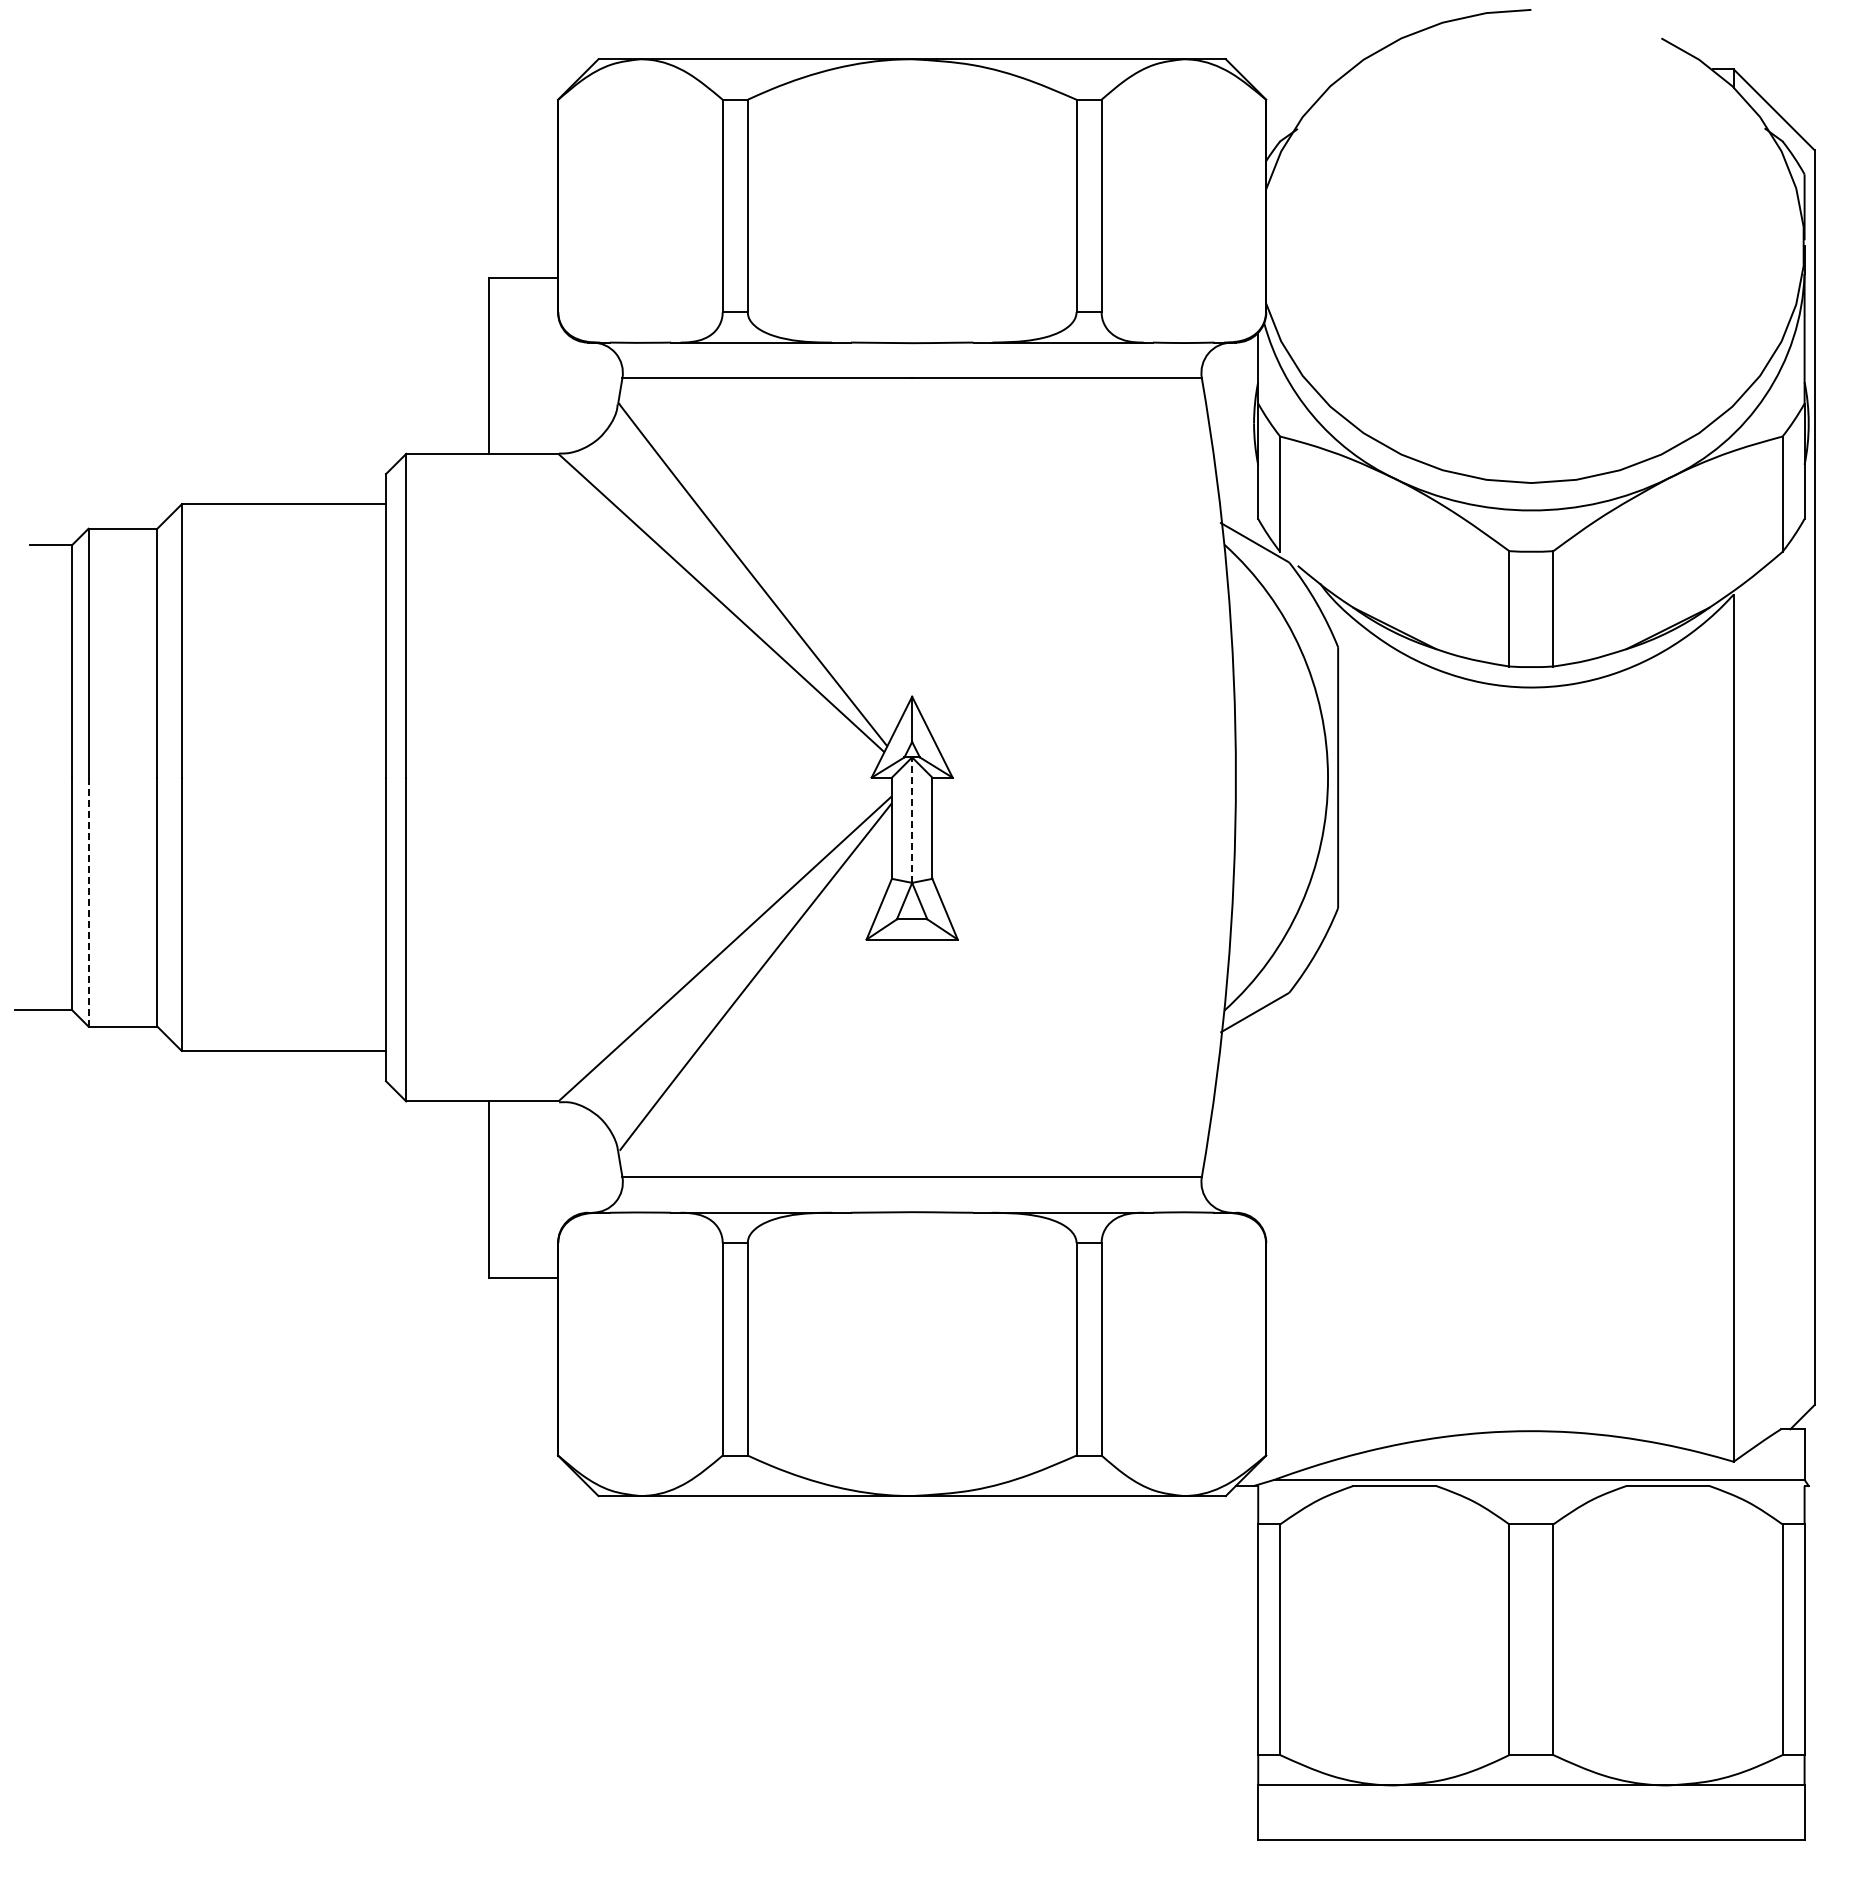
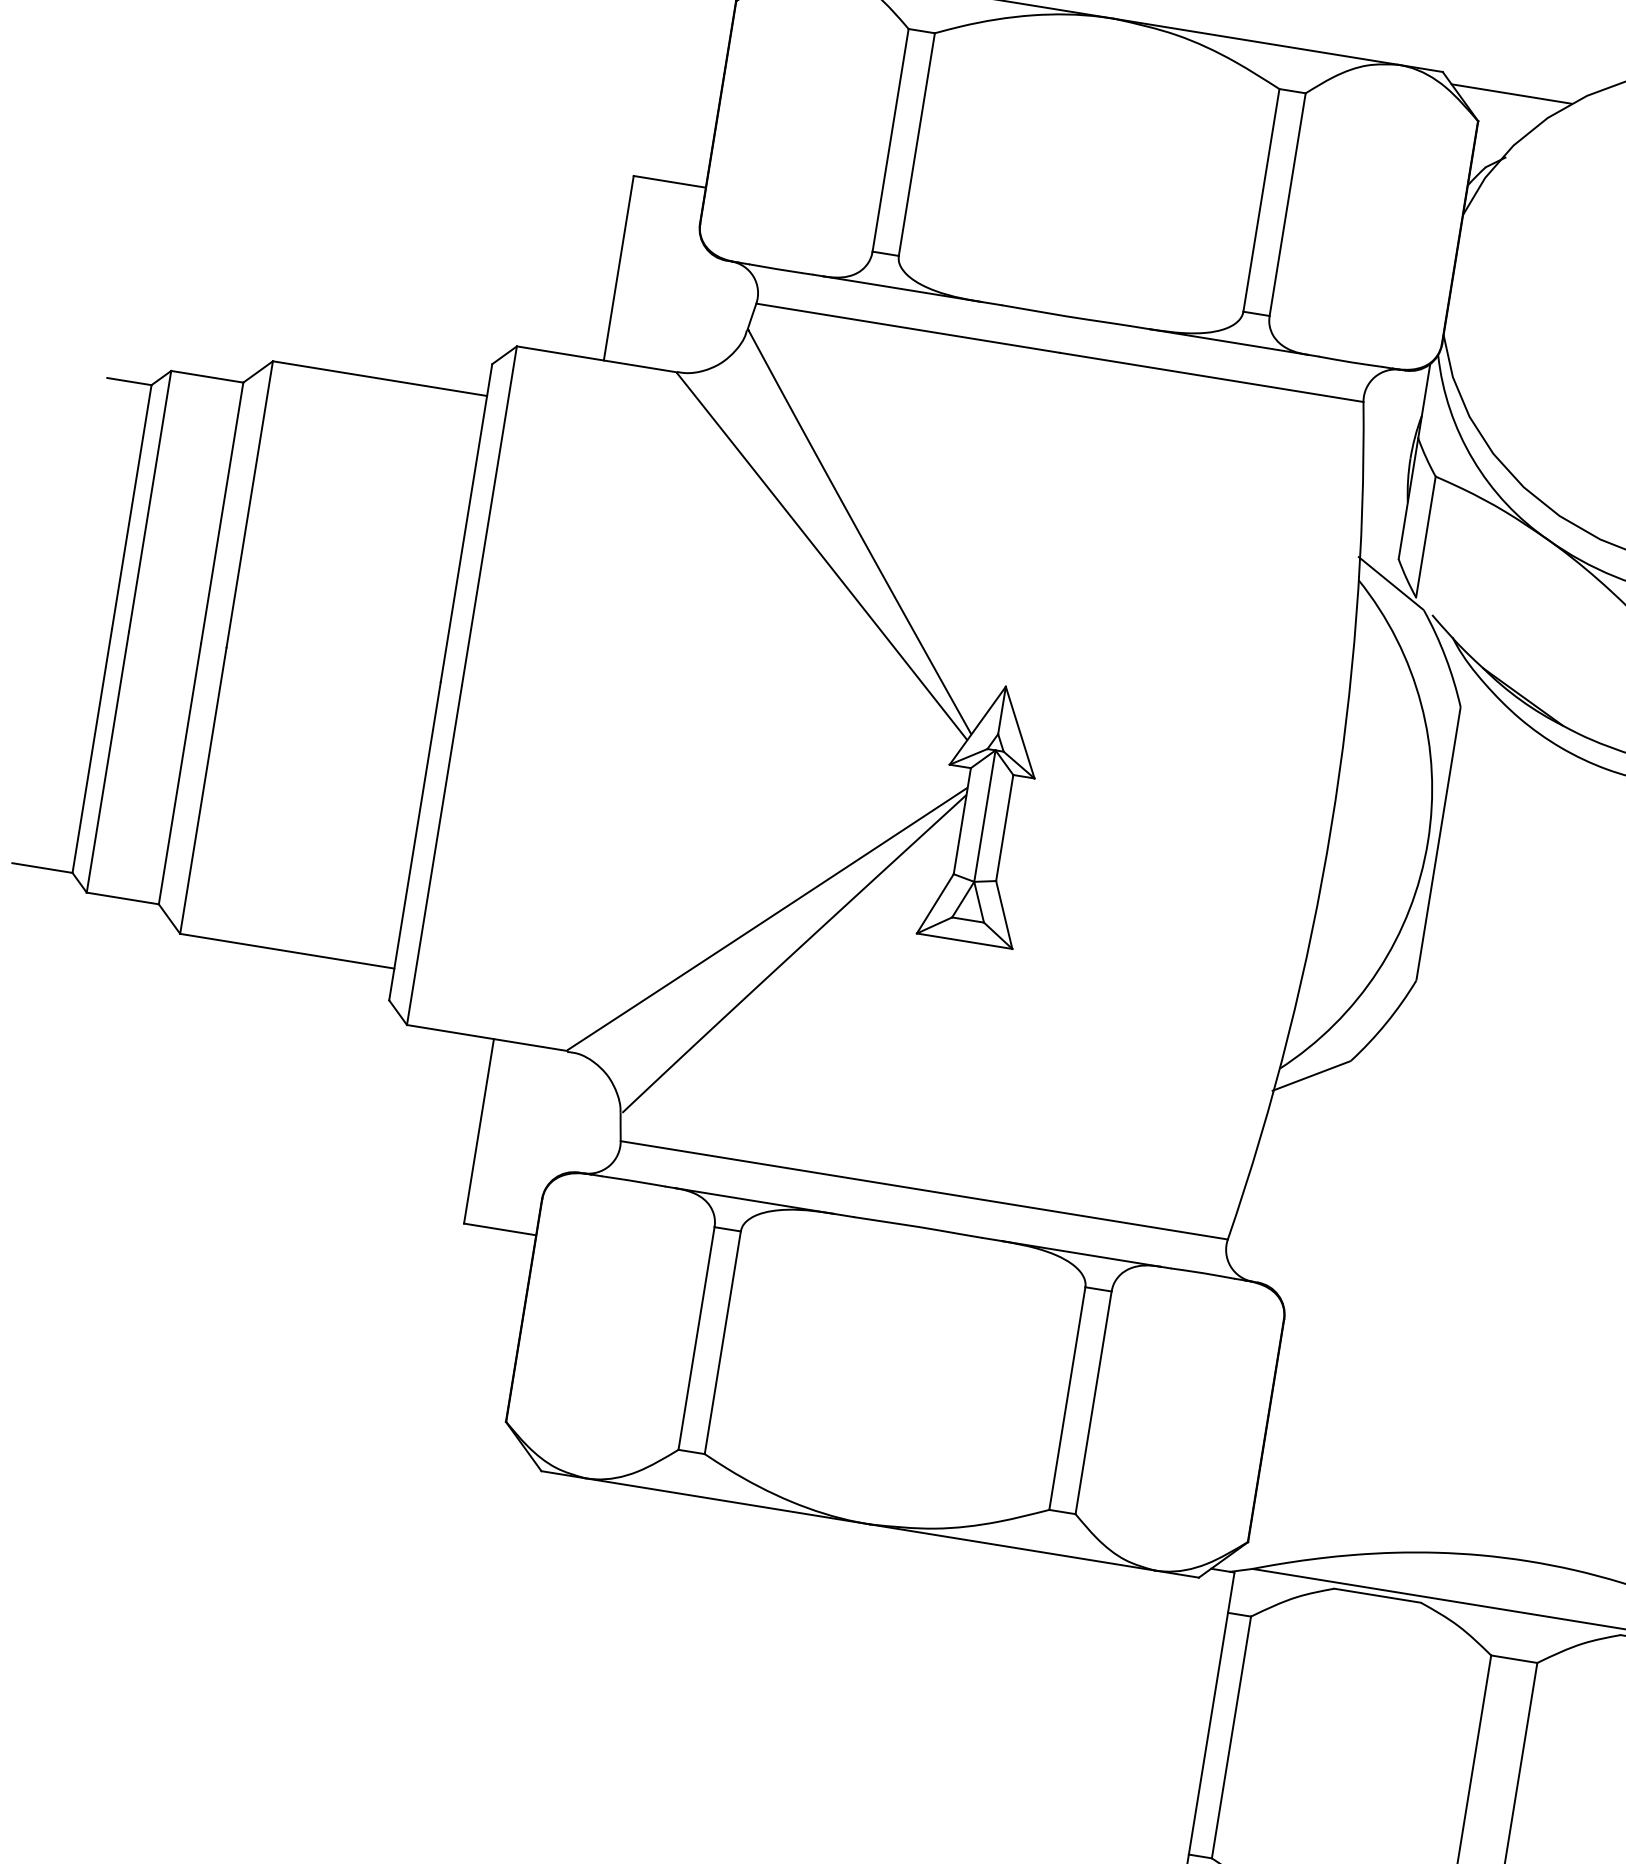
line: (1292, 69) -> (1510, 94), added
line: (912, 820) -> (985, 816), dashed -> solid
line: (88, 902) -> (107, 762), dashed -> solid

